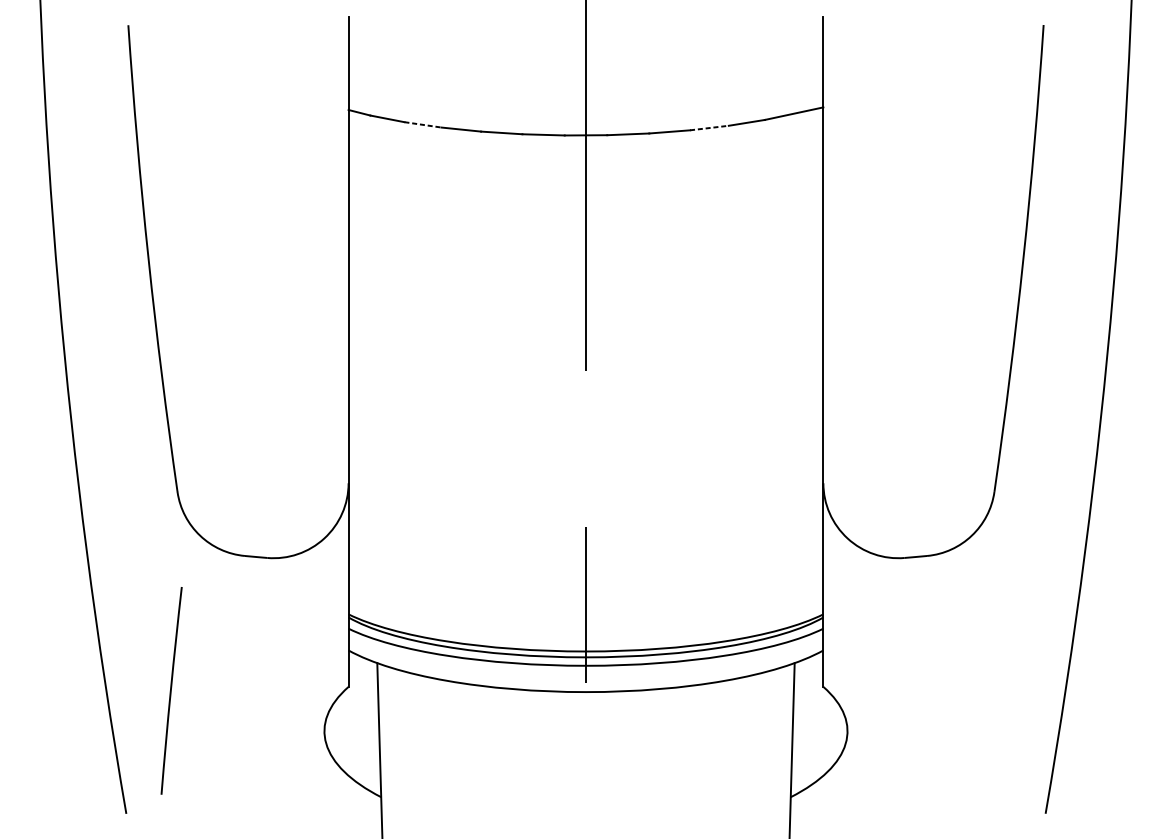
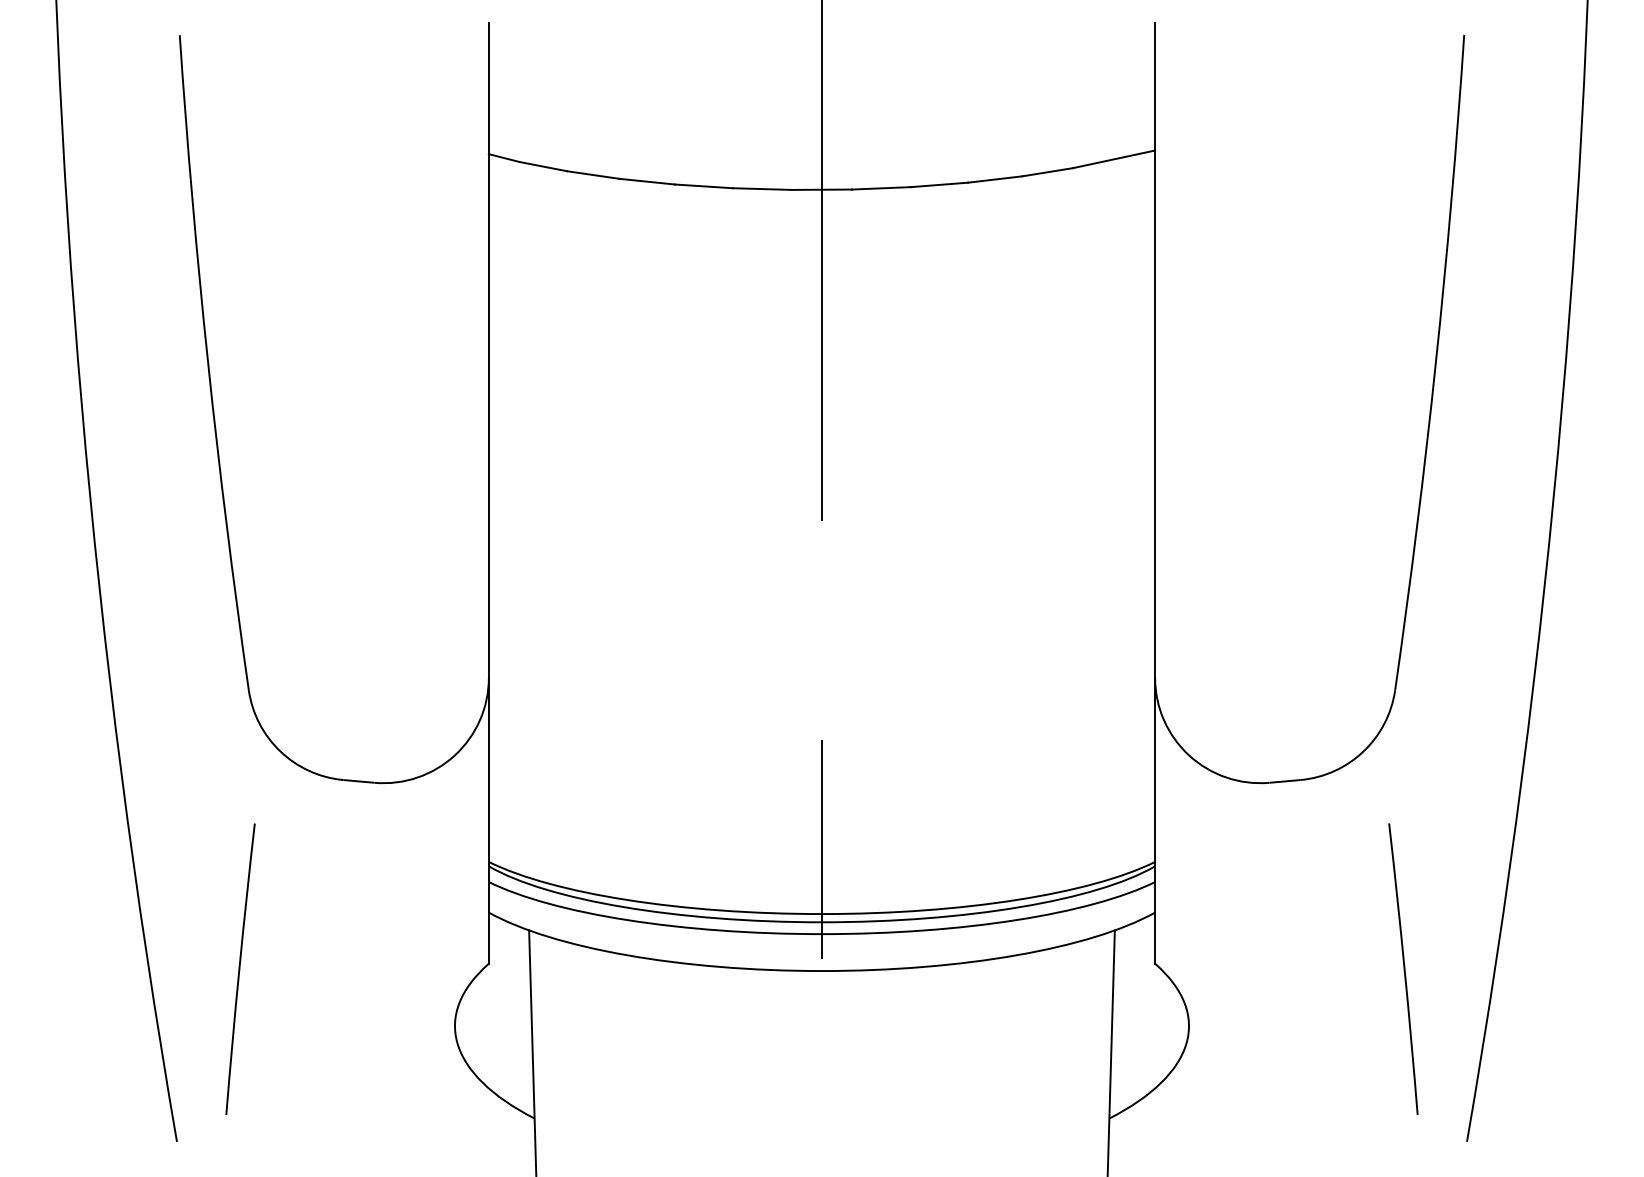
line: (423, 125) -> (593, 175), dashed -> solid
line: (709, 128) -> (995, 179), dashed -> solid
arc: (1000, 690) -> (1403, 968), added

